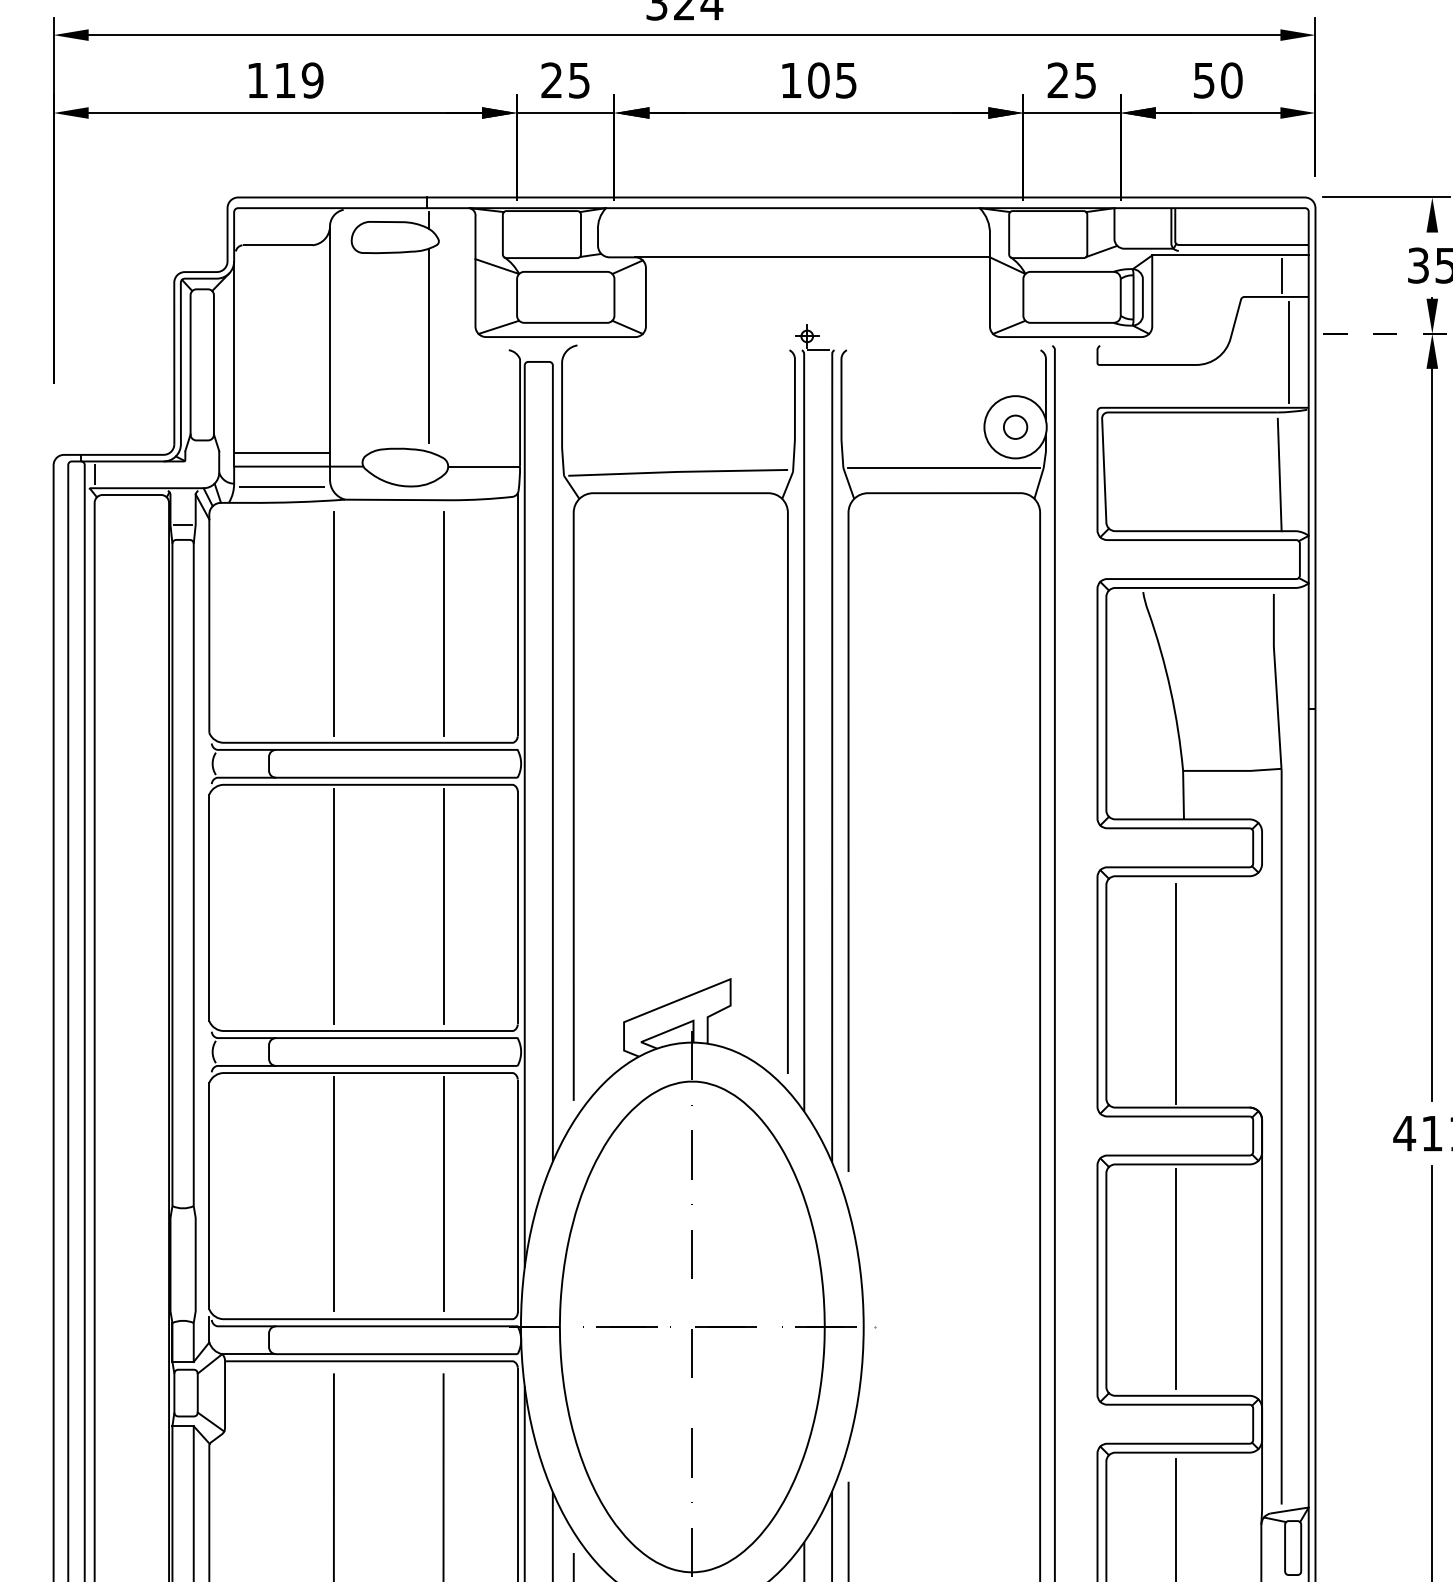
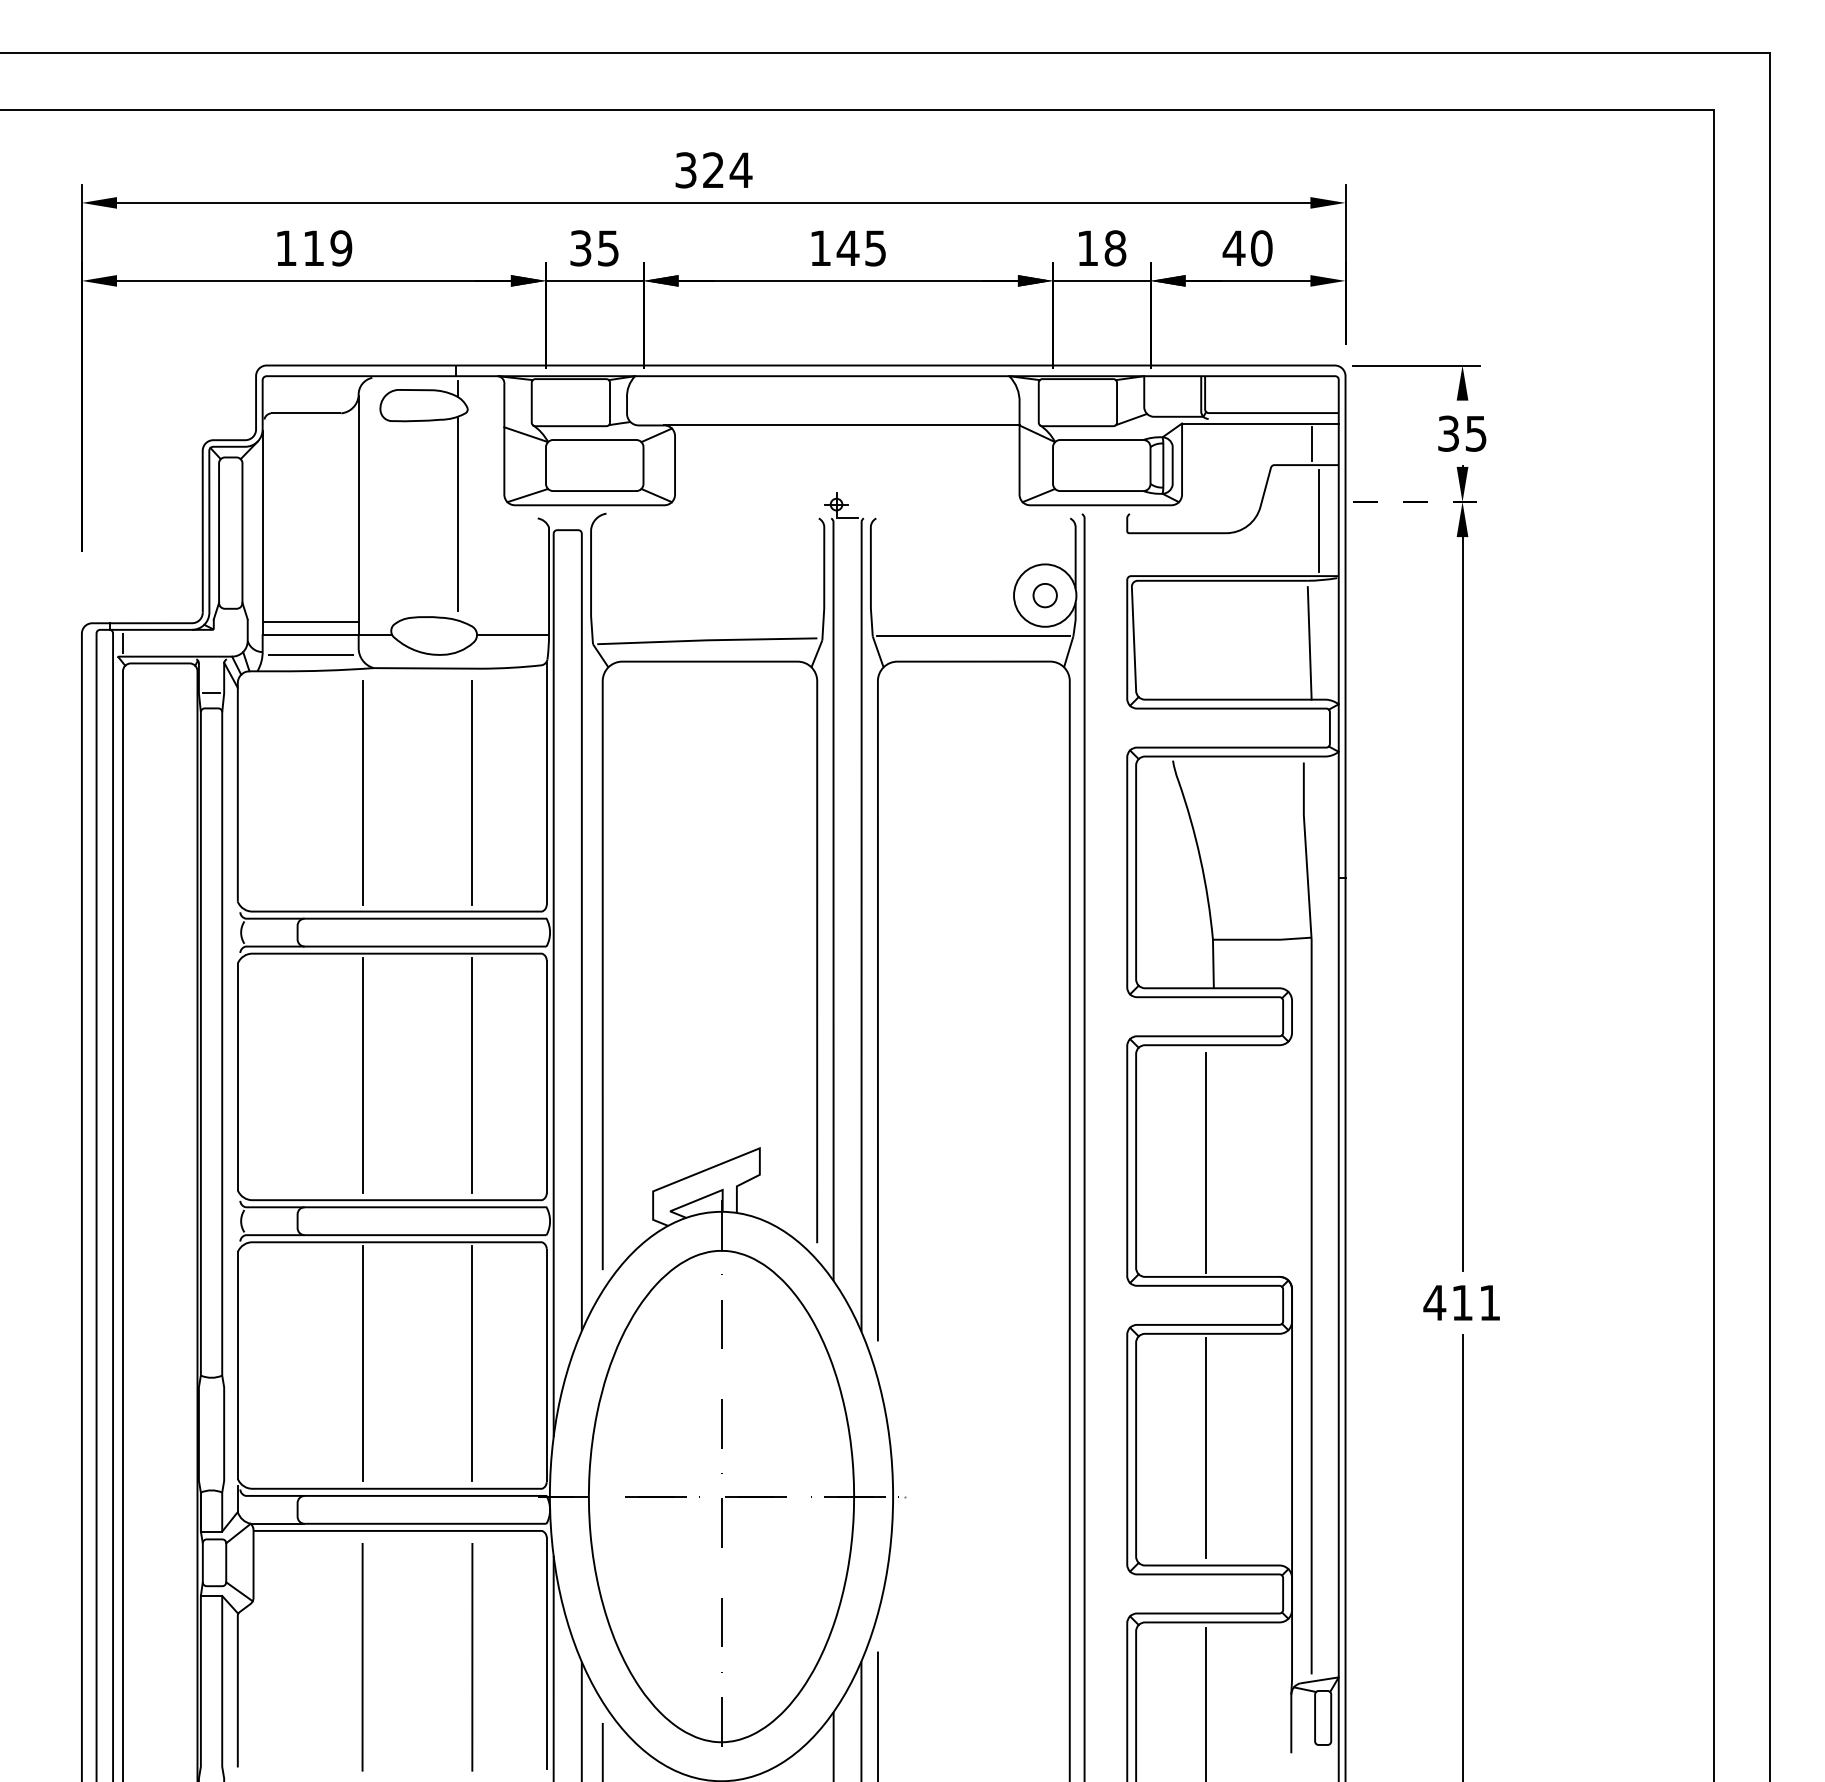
text: (551, 80) -> (580, 248), 25 -> 35
text: (818, 80) -> (847, 248), 105 -> 145
text: (1071, 80) -> (1101, 248), 25 -> 18
text: (1203, 80) -> (1233, 248), 50 -> 40

